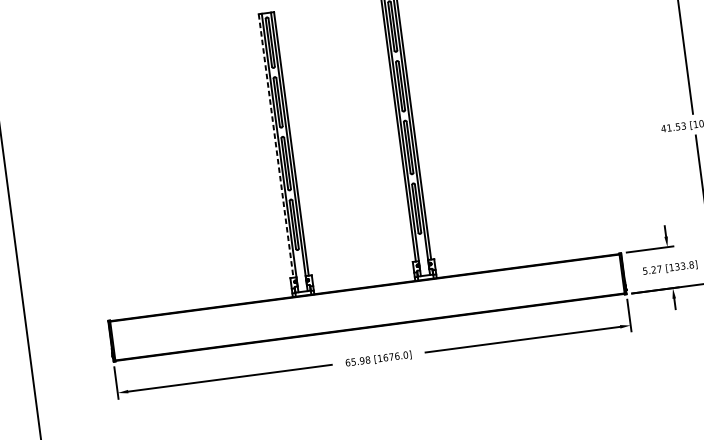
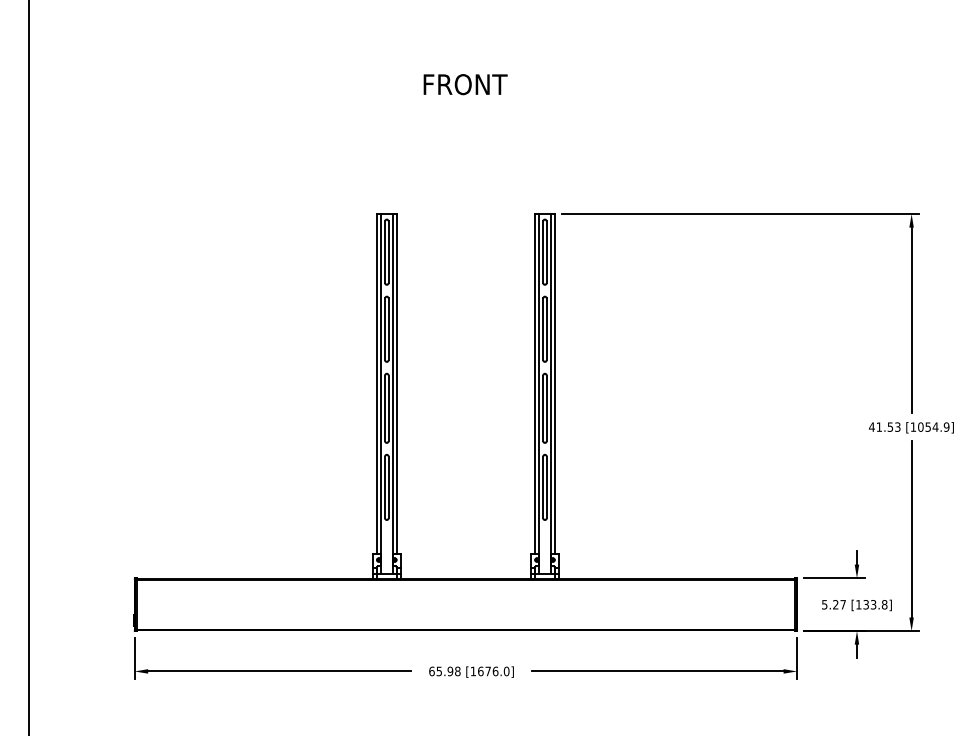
line: (275, 146) -> (376, 384), dashed -> solid

